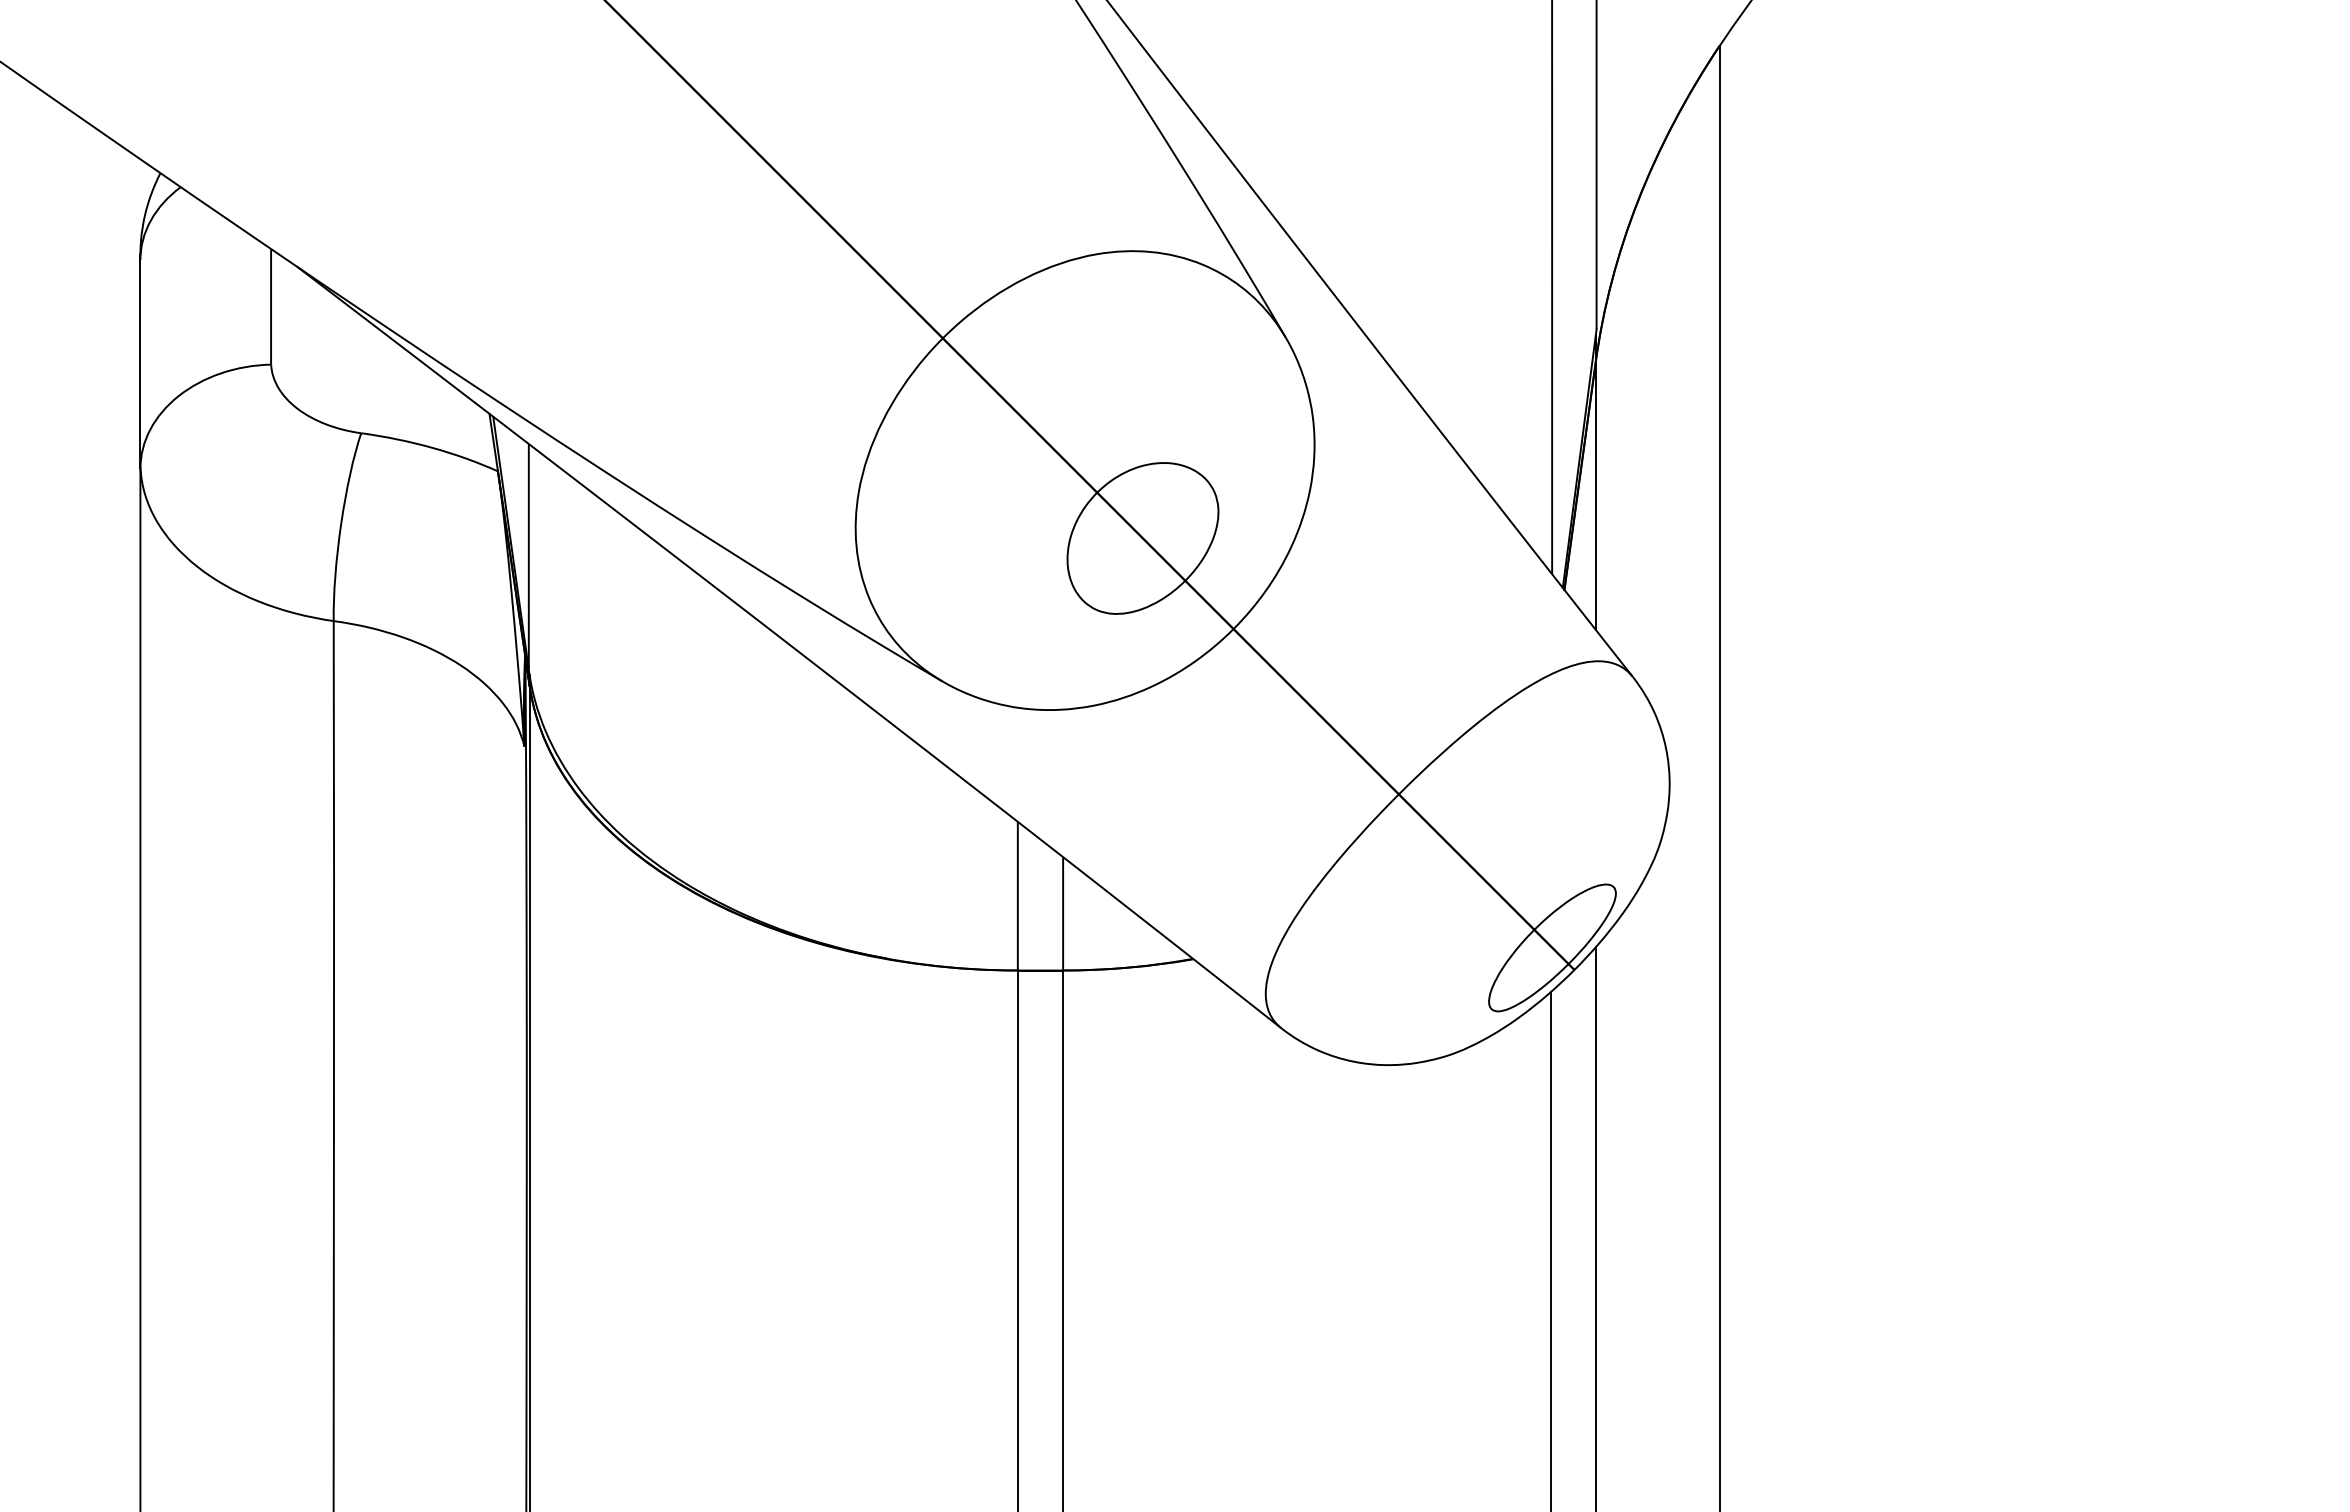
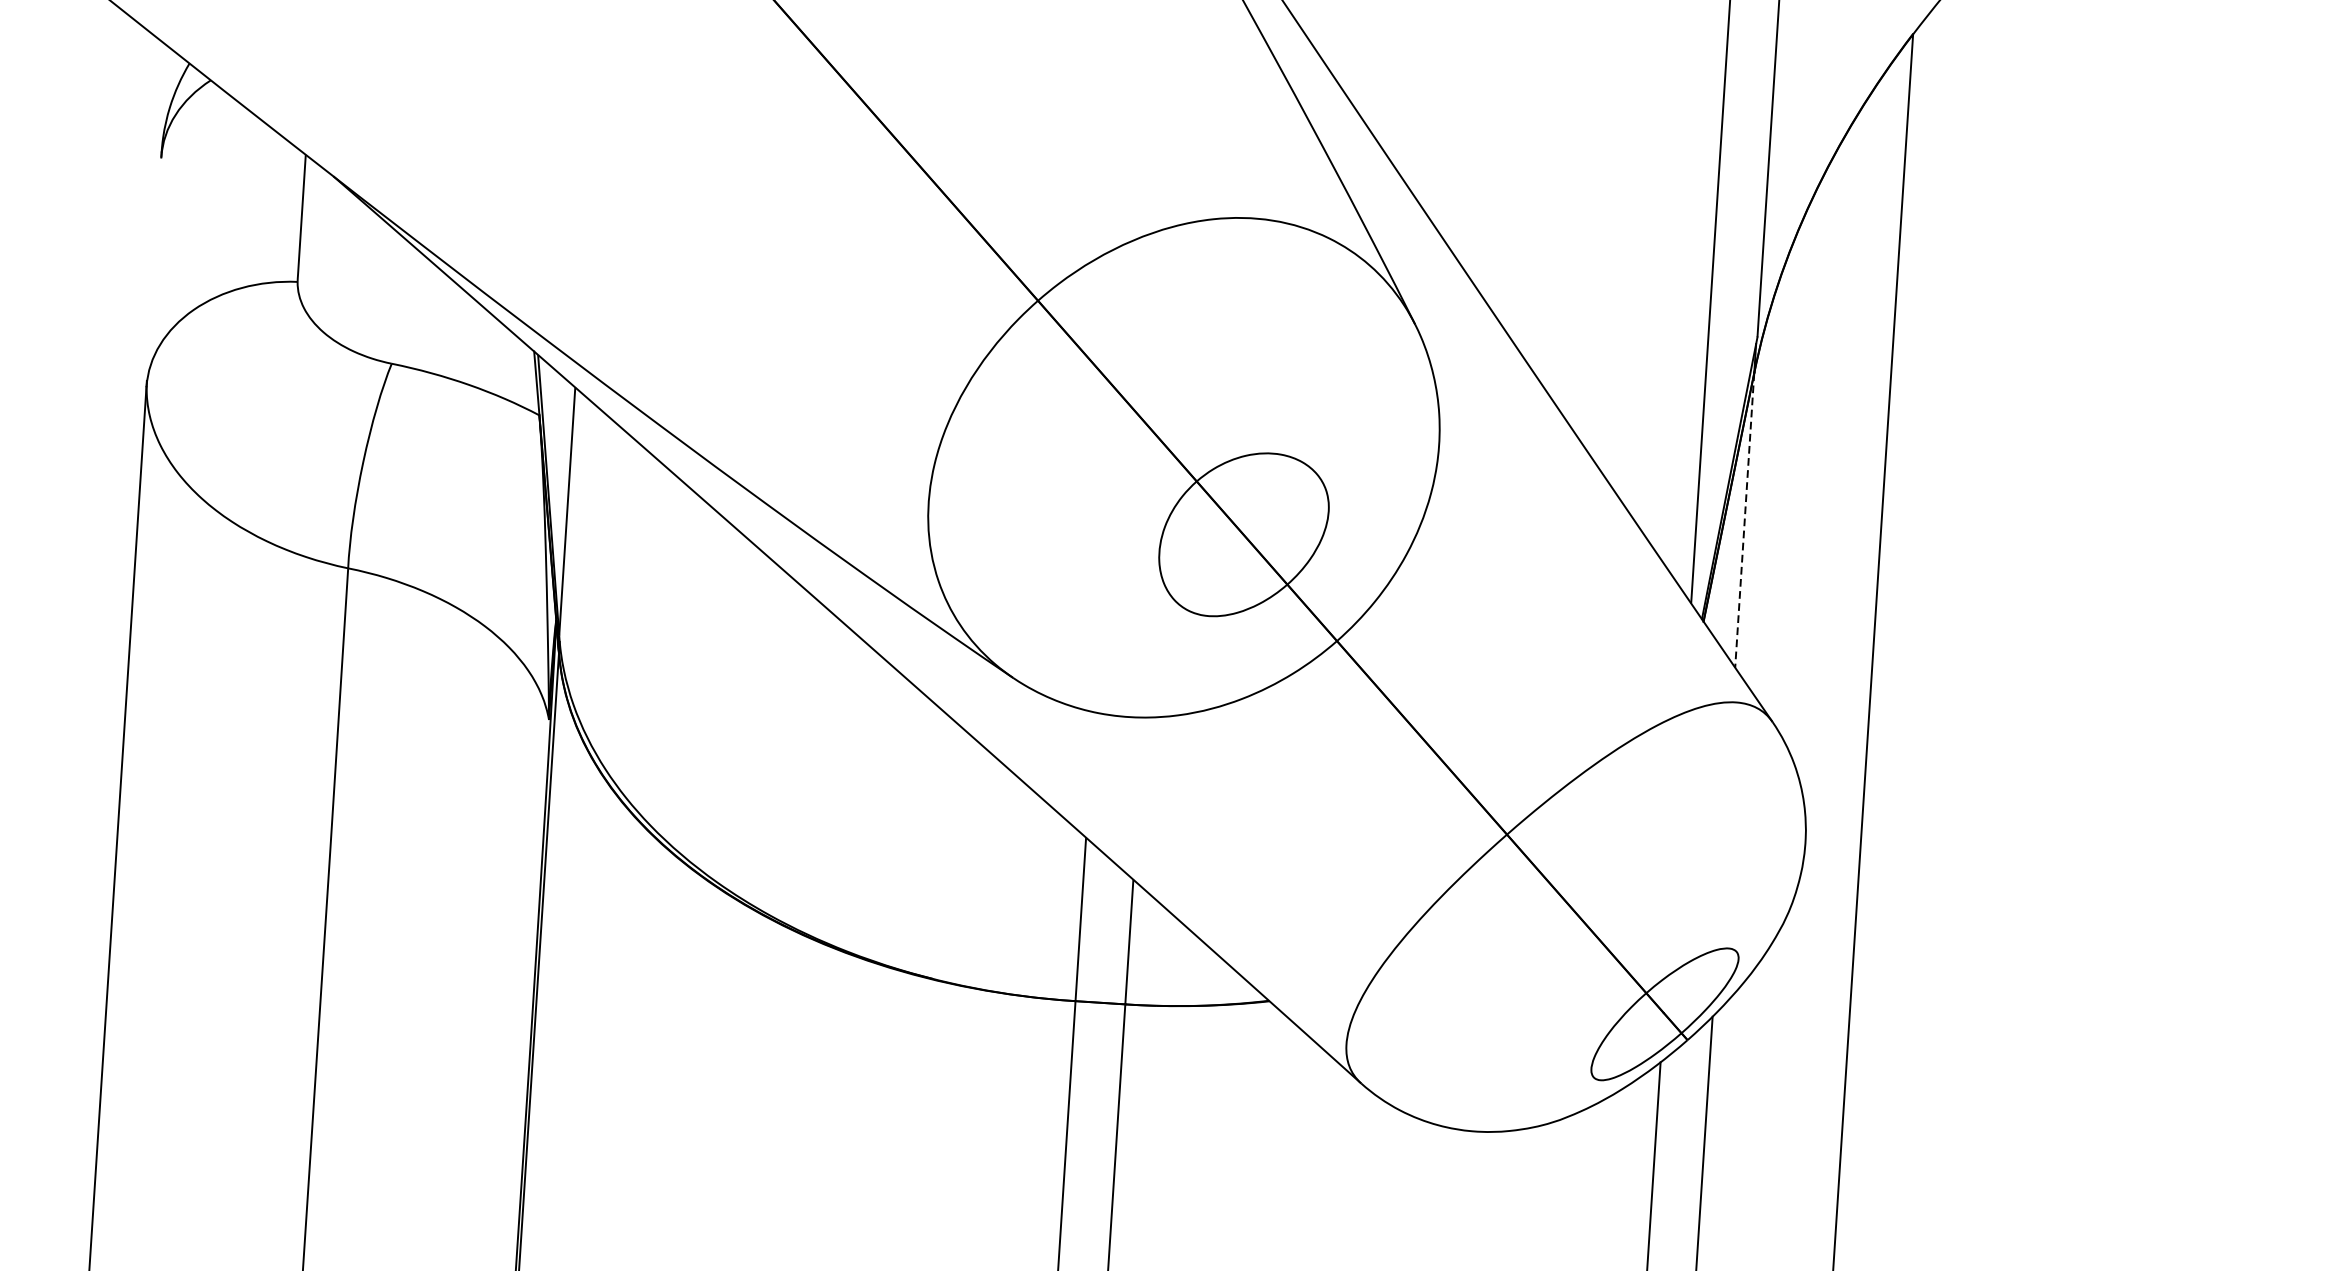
line: (140, 361) -> (154, 269), removed
line: (1595, 496) -> (1744, 521), solid -> dashed

